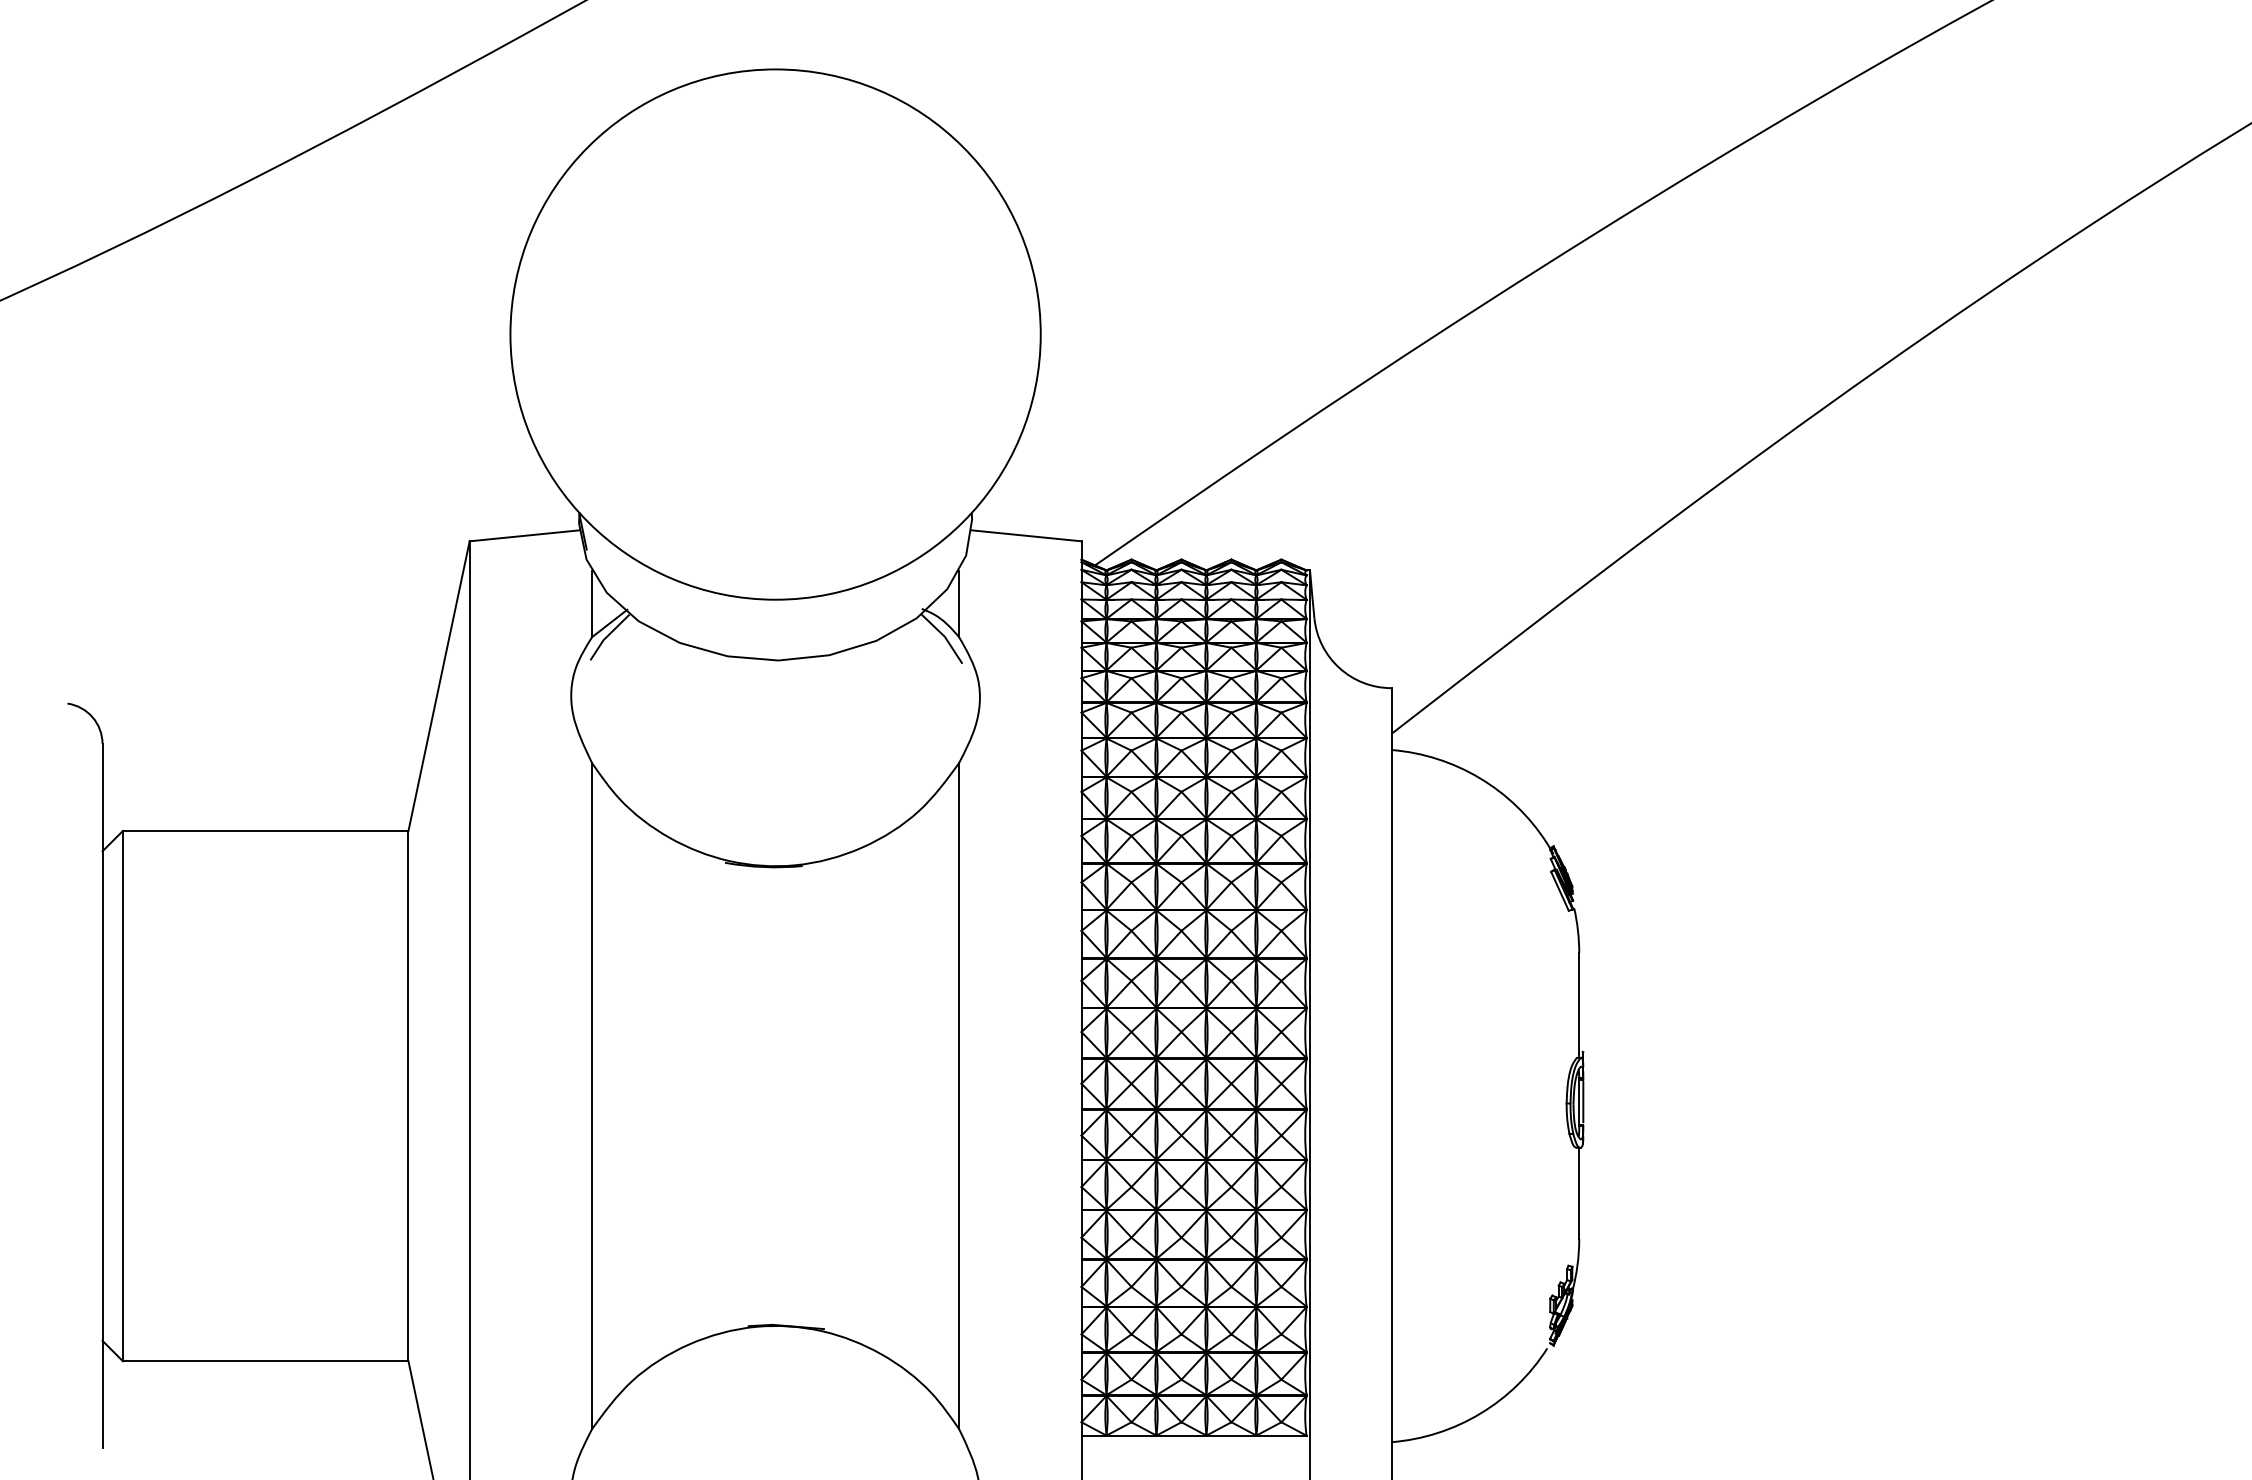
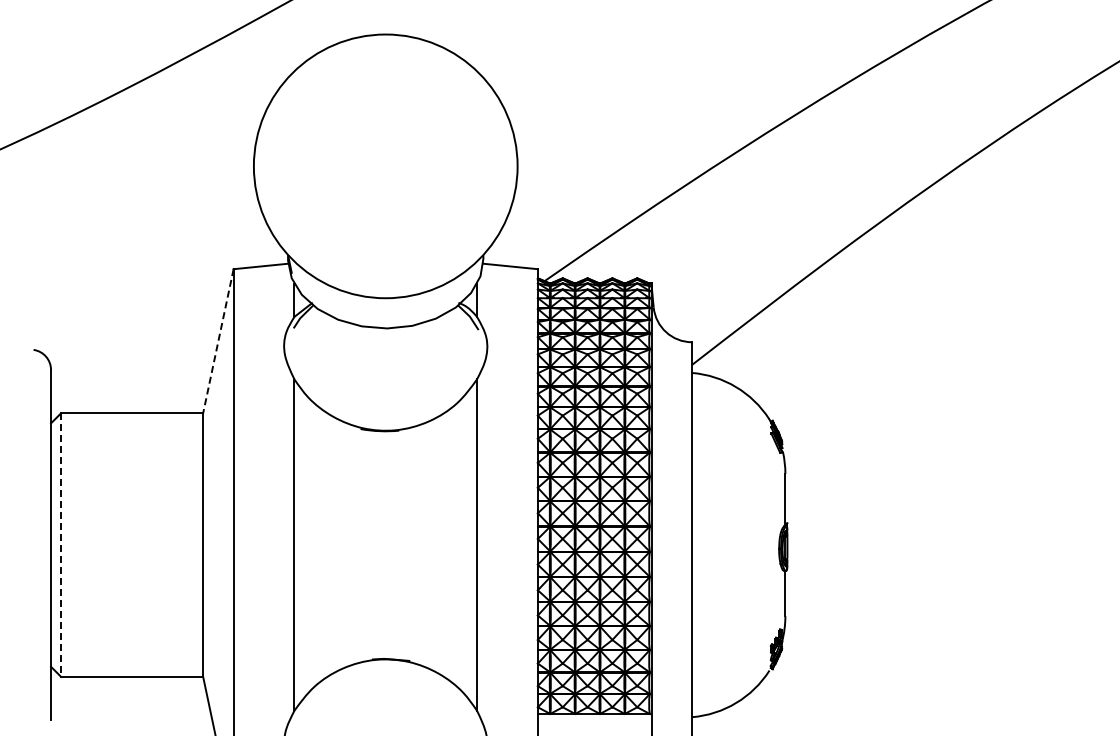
line: (439, 686) -> (218, 341), solid -> dashed
line: (123, 1096) -> (61, 545), solid -> dashed

